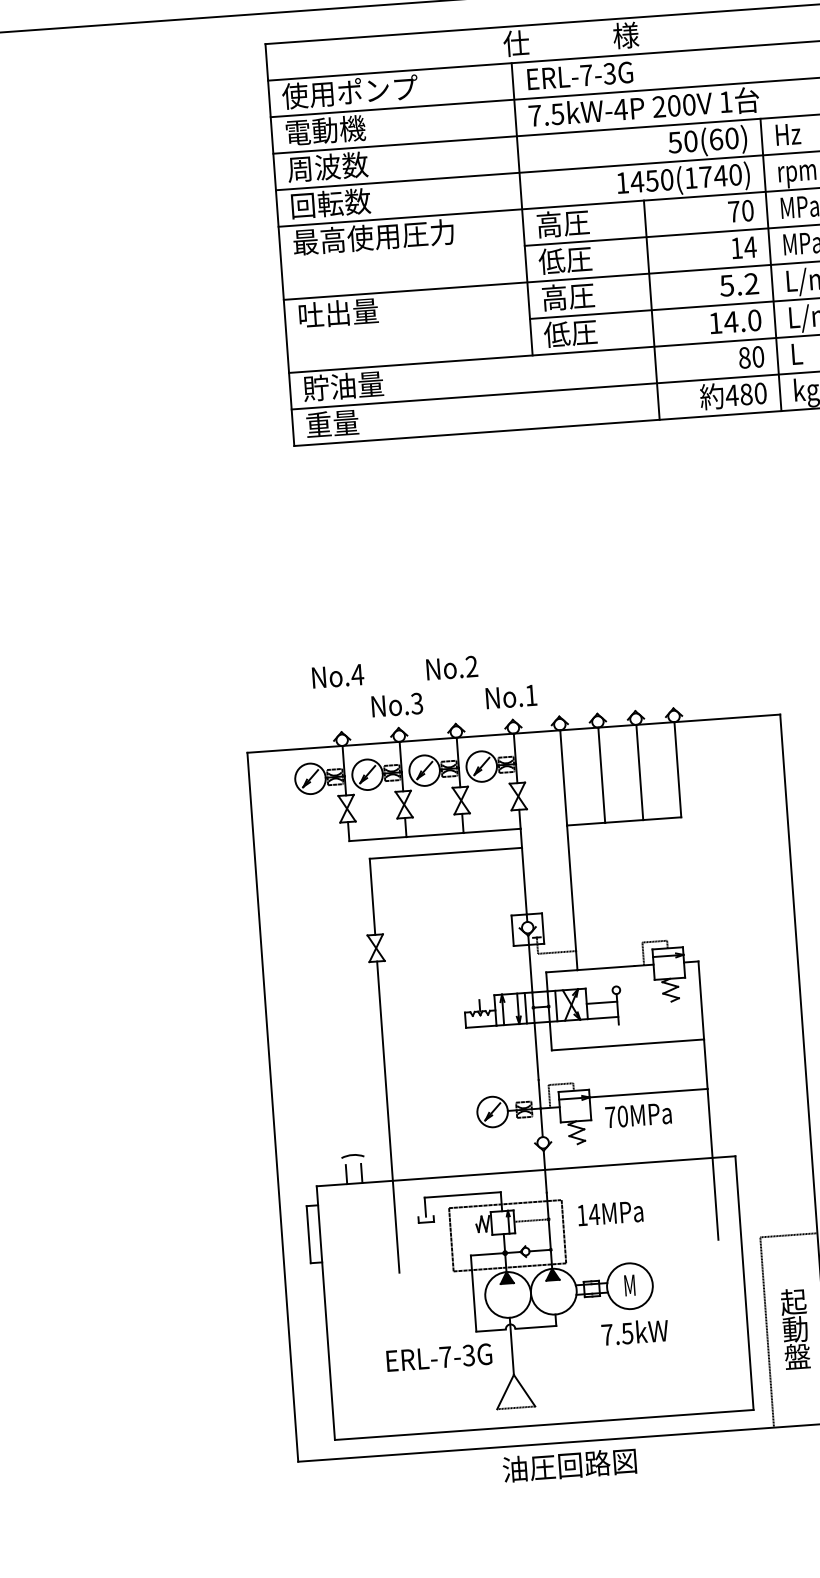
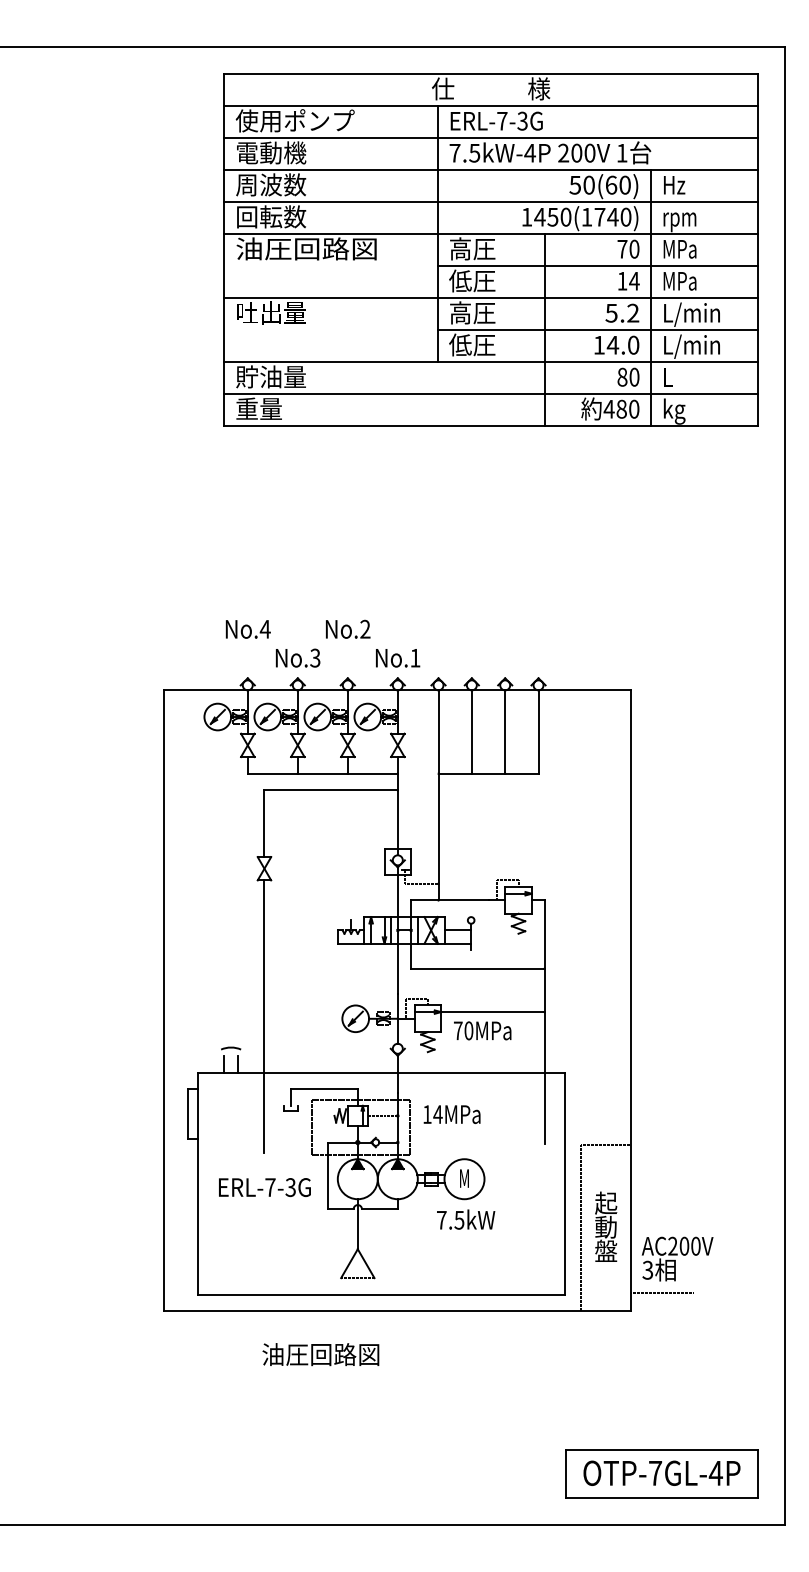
text: (373, 236) -> (306, 248), 最高使用圧力 -> 油圧回路図
text: (438, 1357) -> (264, 1187), moved
text: (569, 1465) -> (320, 1354), moved

